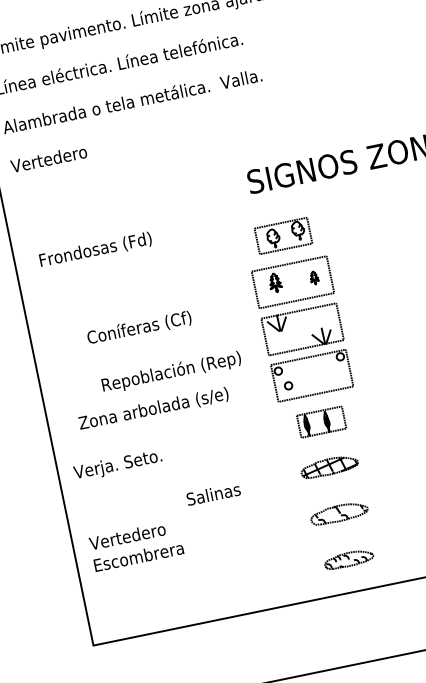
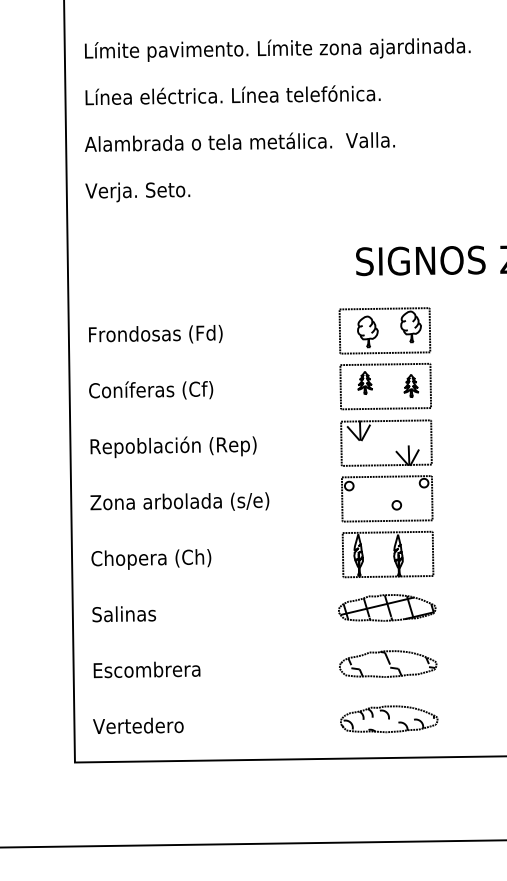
text: (68, 157) -> (153, 192), Vertedero -> Verja. Seto.
part: (283, 235) -> (384, 330), size x1.43
text: (95, 249) -> (155, 334), moved
part: (314, 277) -> (411, 385), size x1.43
text: (139, 327) -> (151, 390), moved
text: (171, 372) -> (173, 447), moved
part: (288, 386) -> (396, 505), moved
text: (153, 408) -> (179, 501), moved
part: (321, 422) -> (387, 554), size x1.67
text: (124, 464) -> (150, 559), Verja. Seto. -> Chopera (Ch)
part: (329, 466) -> (387, 607), size x1.43
text: (213, 494) -> (124, 614), moved
part: (339, 513) -> (388, 663), size x1.43
text: (127, 536) -> (138, 725), moved
part: (349, 559) -> (389, 719), size x1.67

